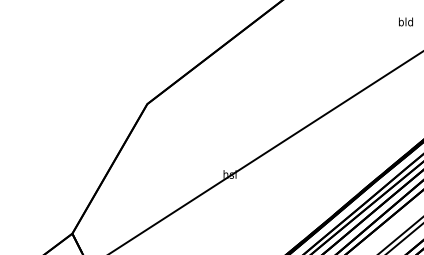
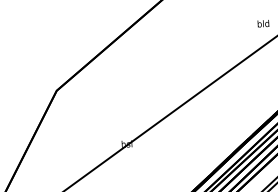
text: (405, 21) -> (263, 23), moved

